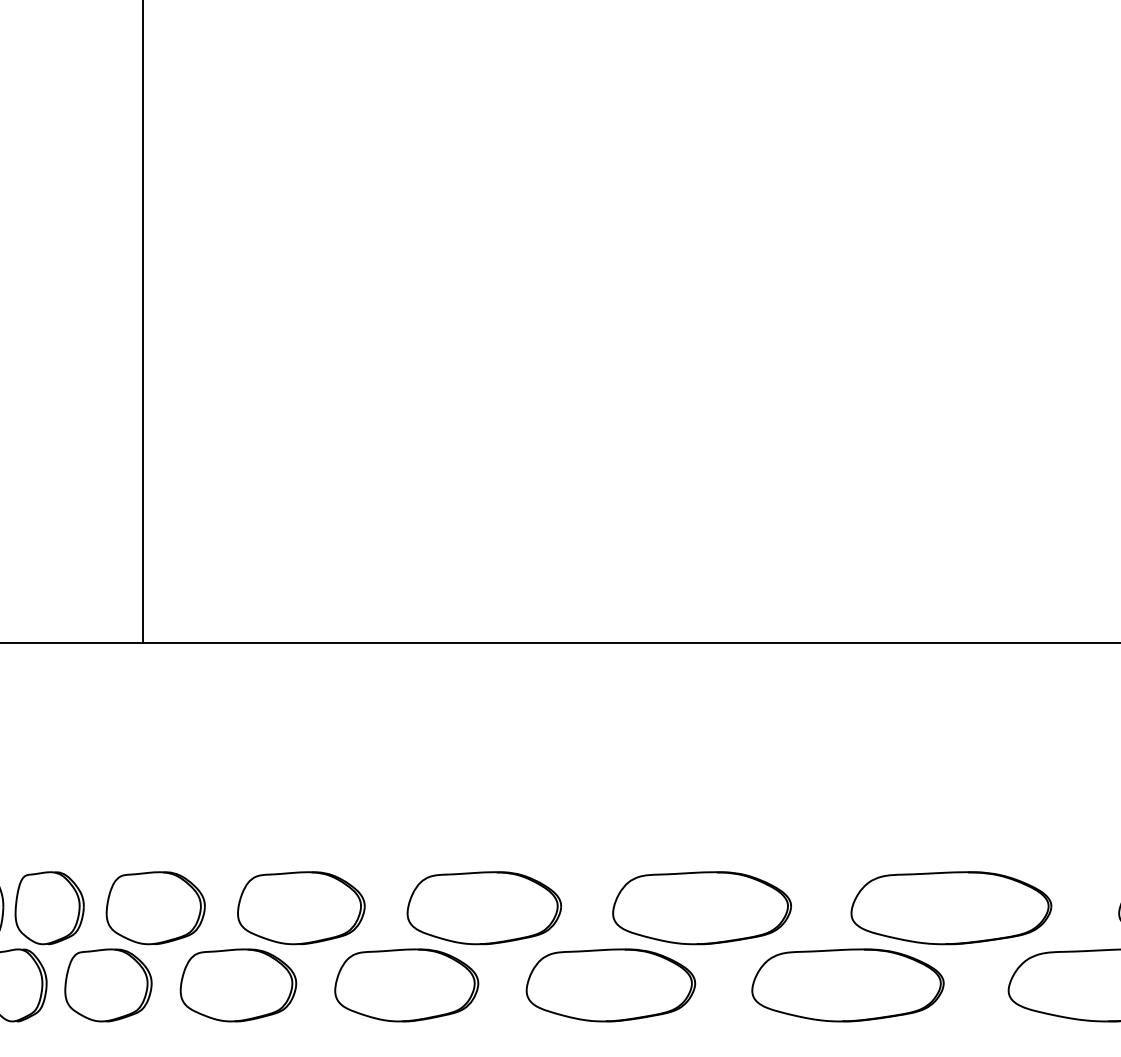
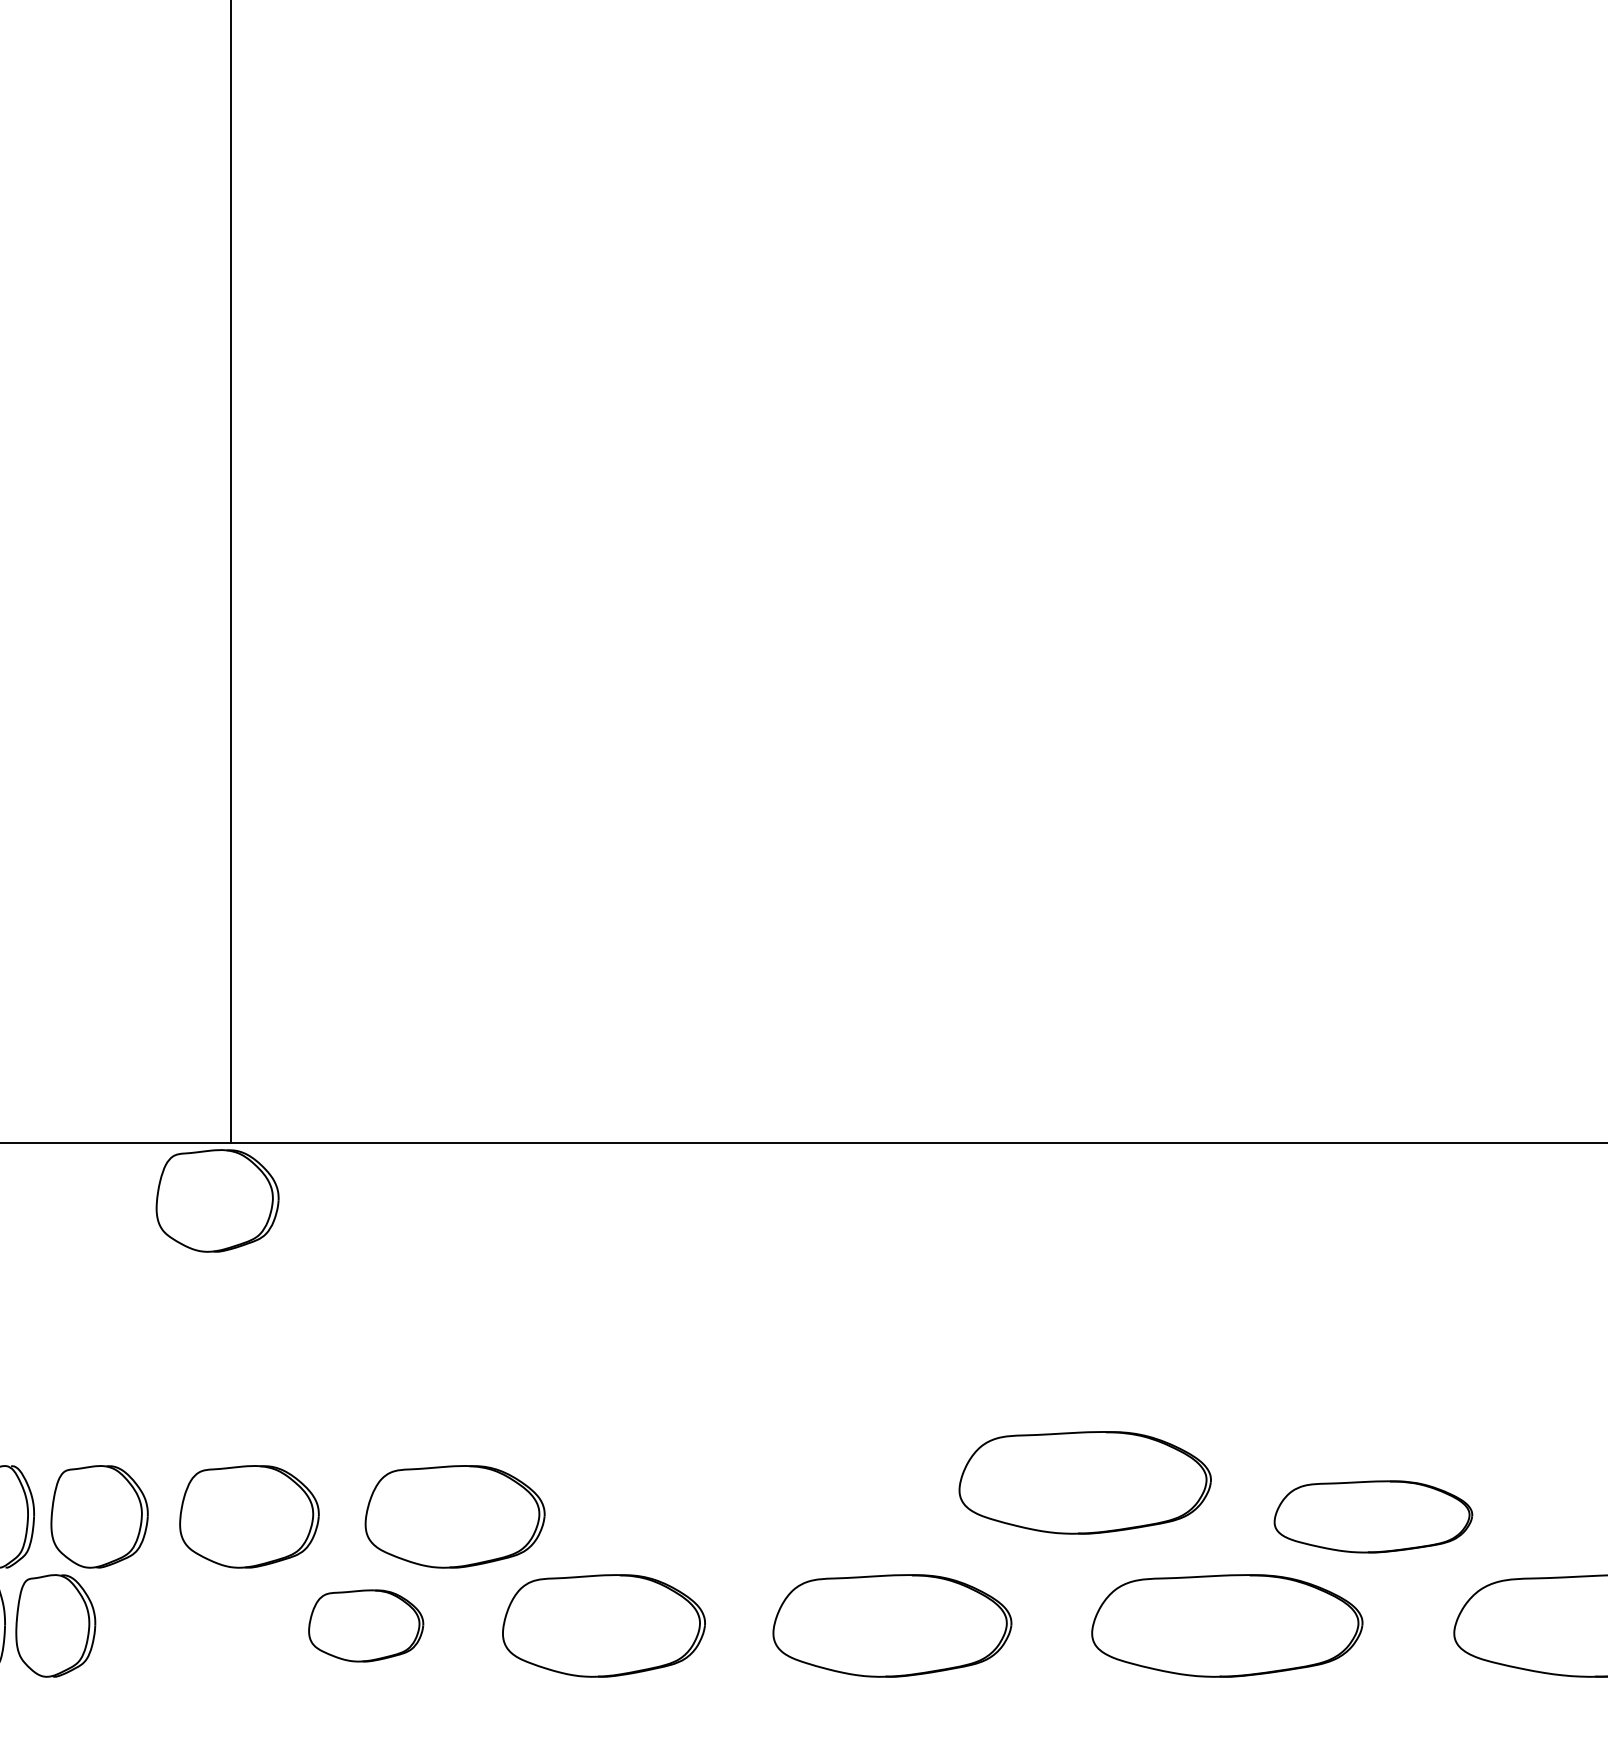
part: (484, 907) -> (713, 1516), removed
part: (701, 907) -> (1084, 1482), moved
part: (951, 907) -> (1373, 1516), size x0.7
part: (108, 985) -> (217, 1200), moved
part: (237, 985) -> (365, 1625), size x0.7

